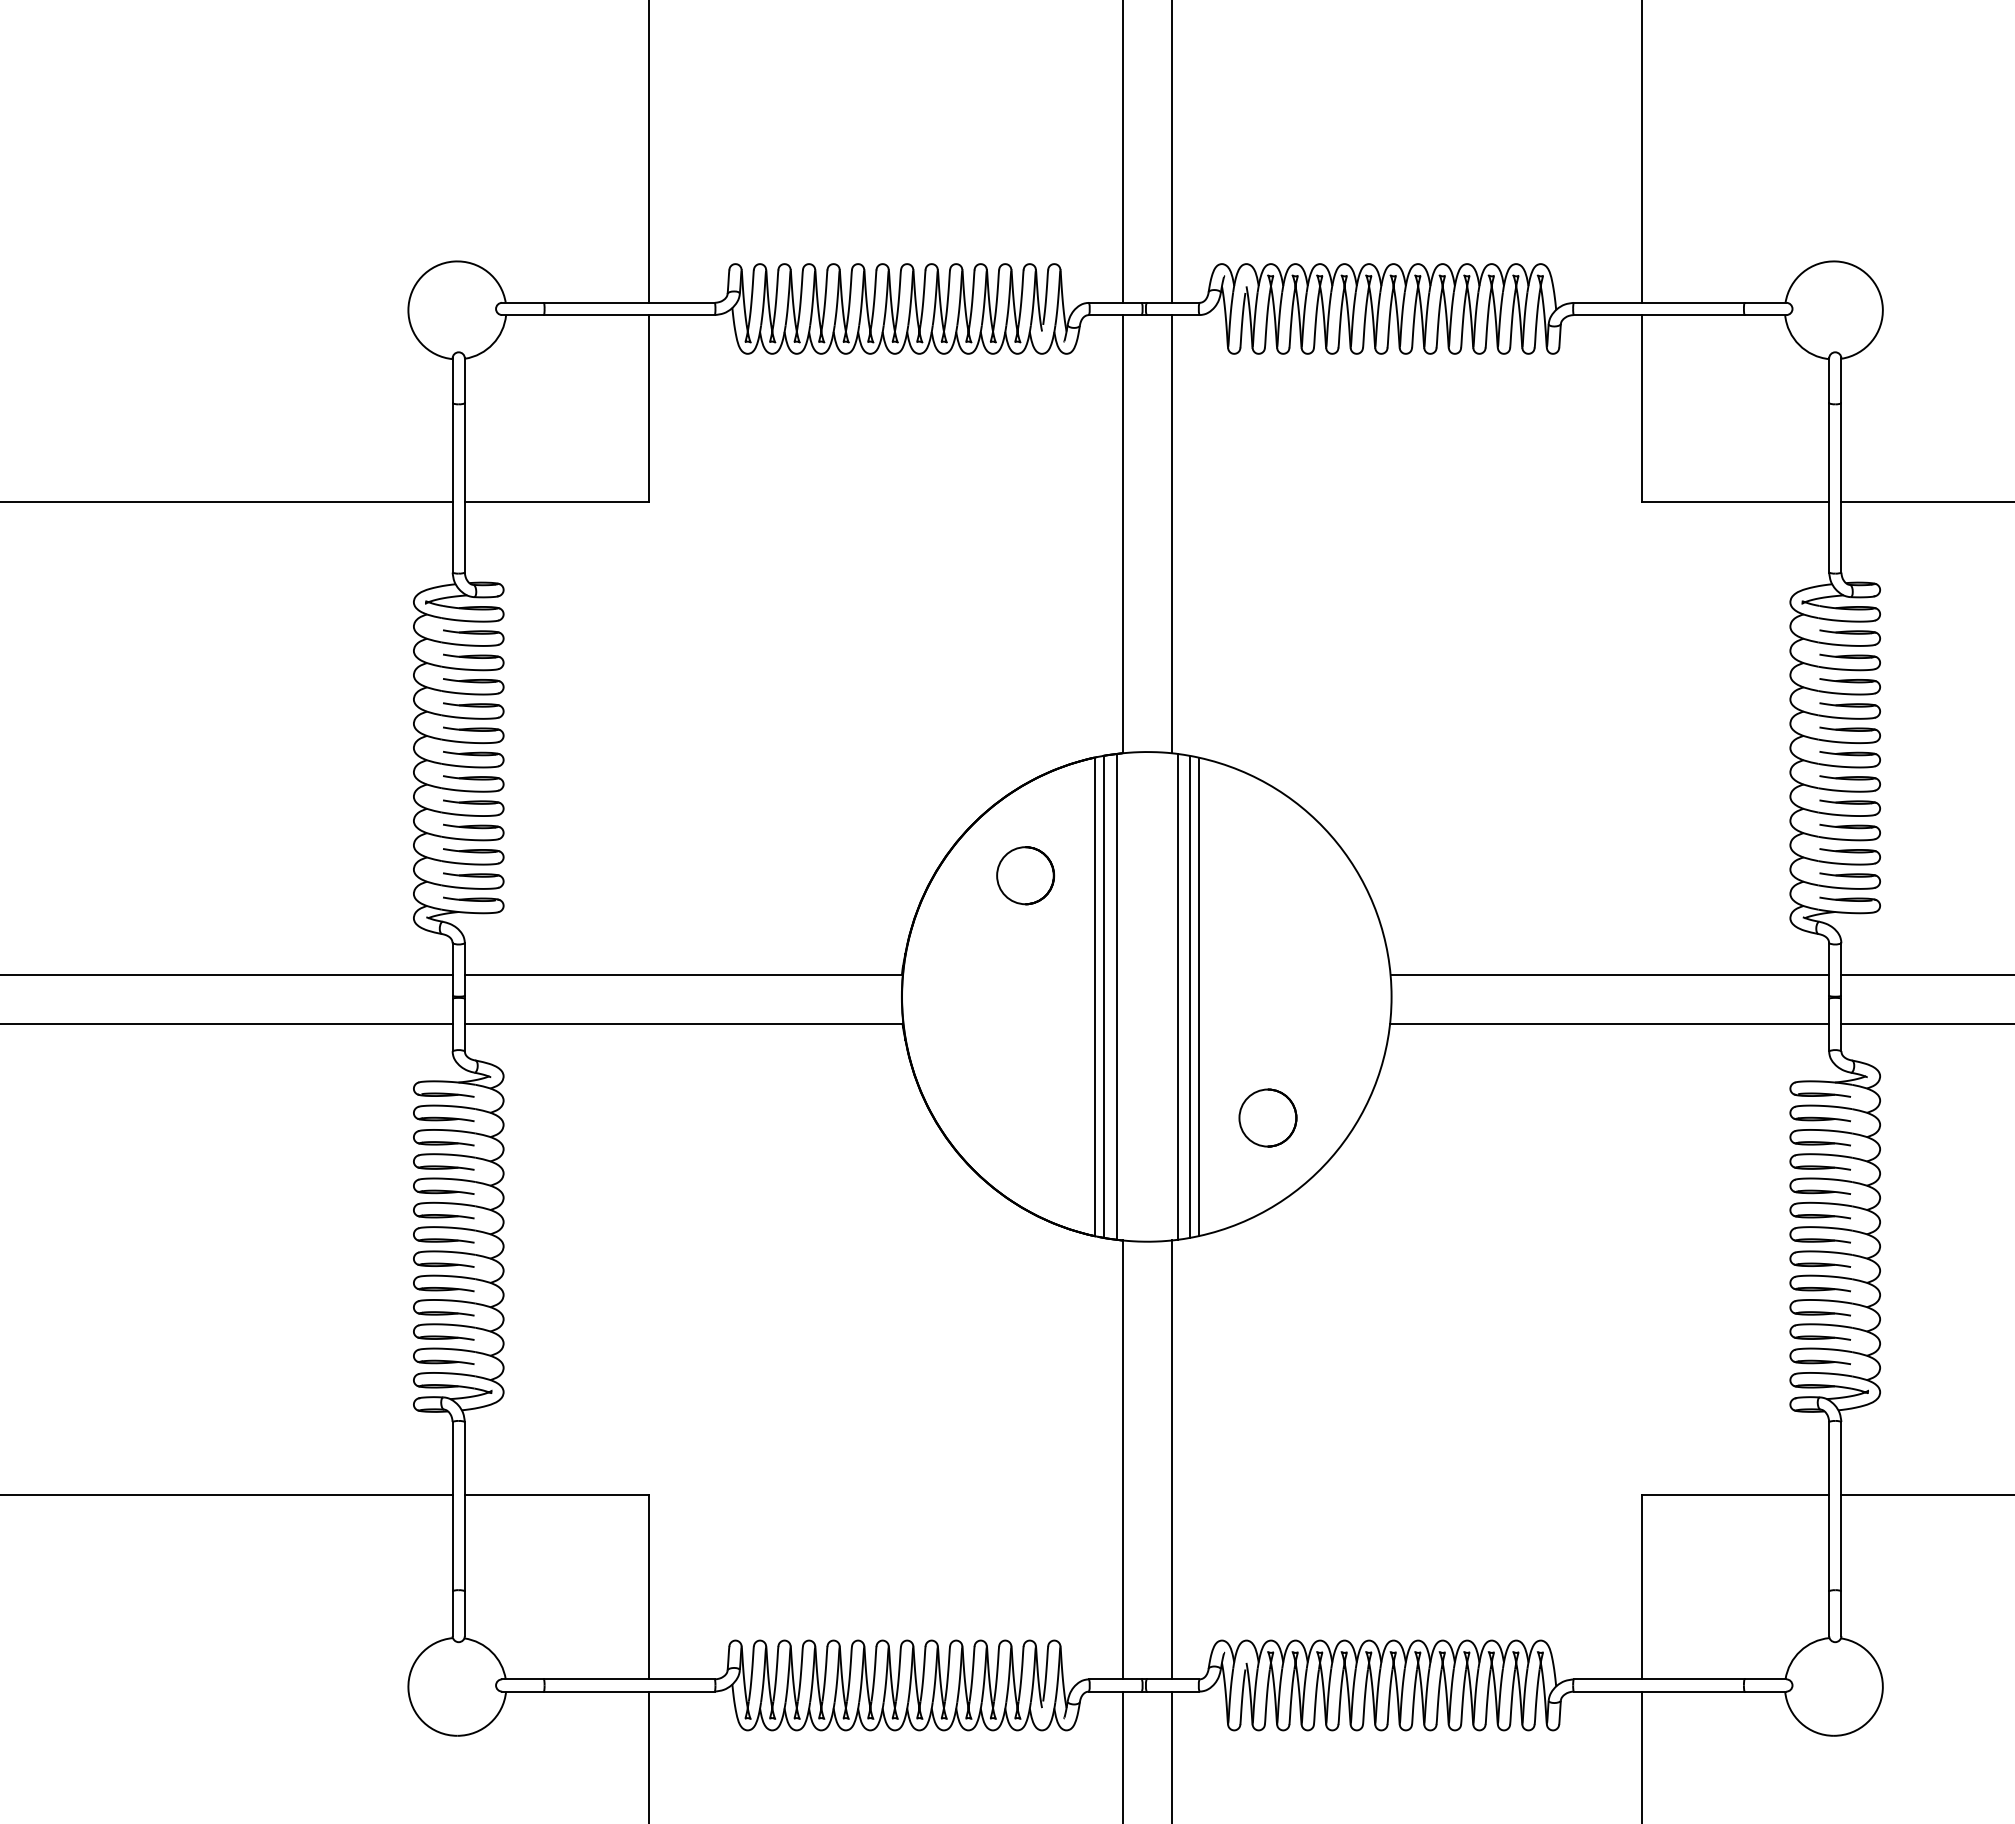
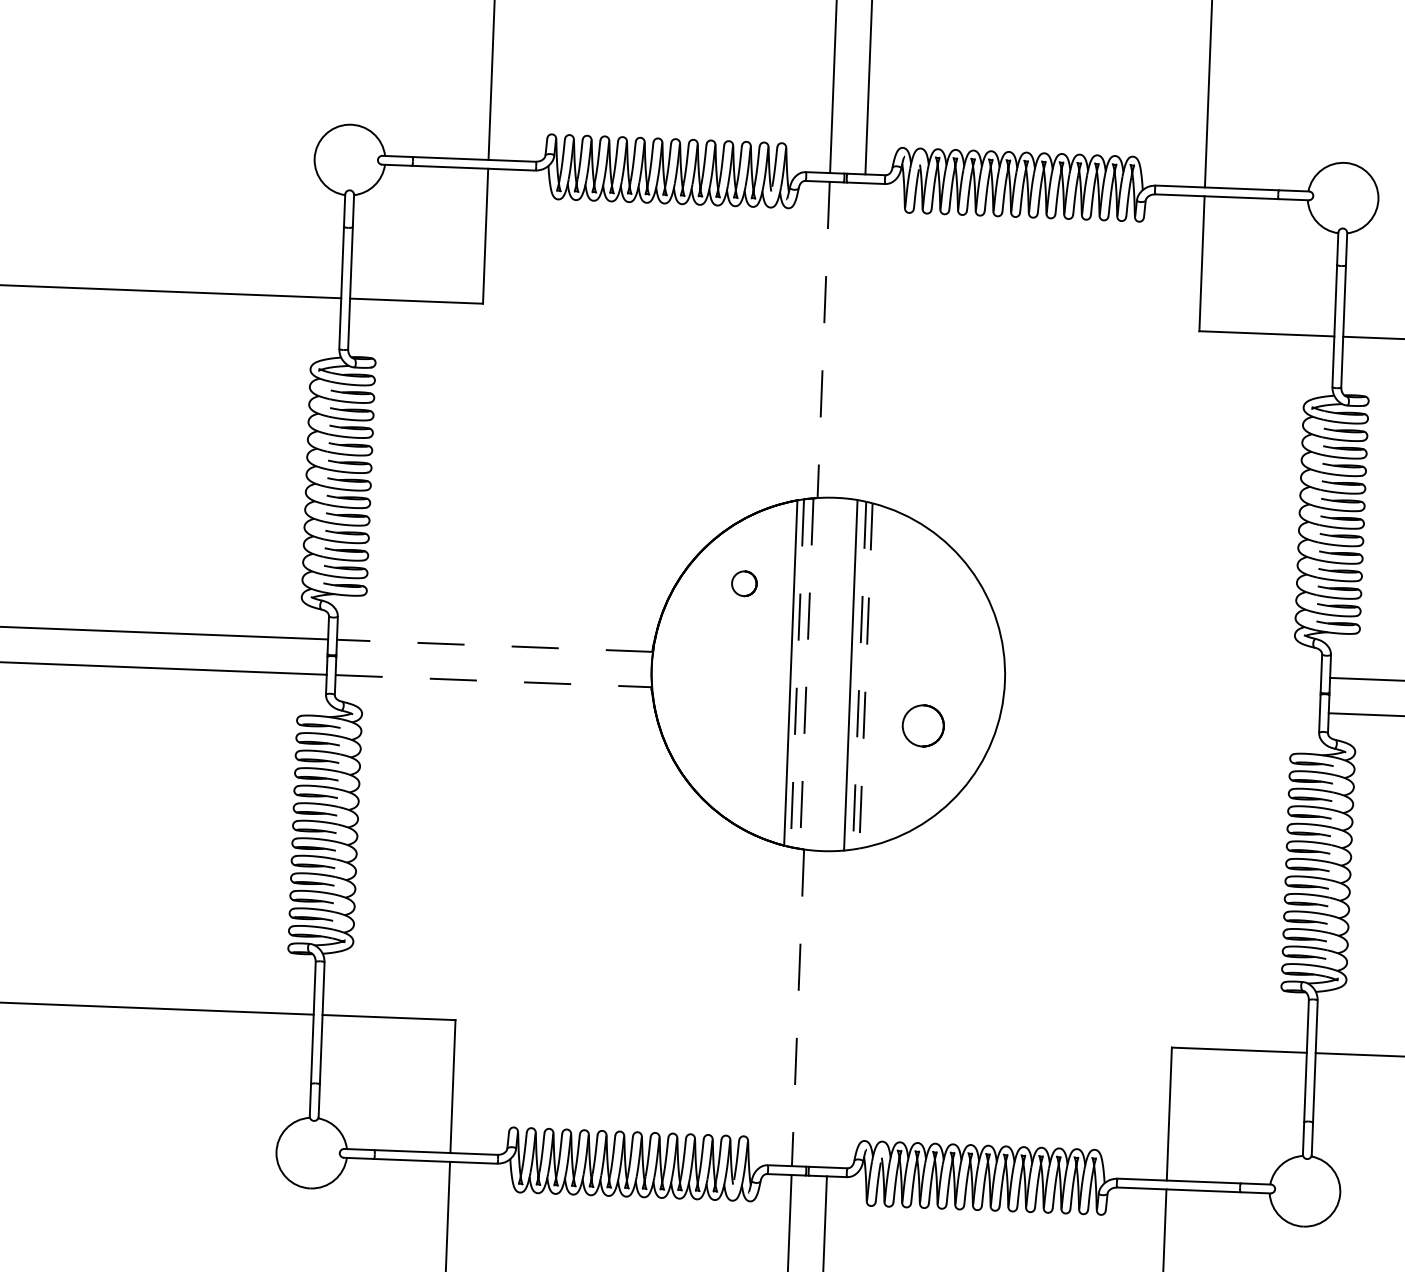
line: (1122, 534) -> (823, 340), solid -> dashed
line: (1171, 534) -> (858, 341), removed
circle: (1025, 875) -> (744, 583), size x0.6
line: (683, 975) -> (494, 646), solid -> dashed
line: (1609, 975) -> (1162, 671), removed
line: (1116, 996) -> (806, 673), solid -> dashed
line: (1103, 997) -> (797, 673), solid -> dashed
line: (1190, 997) -> (859, 676), solid -> dashed
line: (1198, 997) -> (865, 676), solid -> dashed
line: (684, 1023) -> (494, 680), solid -> dashed
line: (1609, 1023) -> (1161, 706), removed
circle: (1267, 1117) -> (923, 725), moved
line: (1171, 1459) -> (833, 1008), removed
line: (1122, 1460) -> (797, 1008), solid -> dashed

